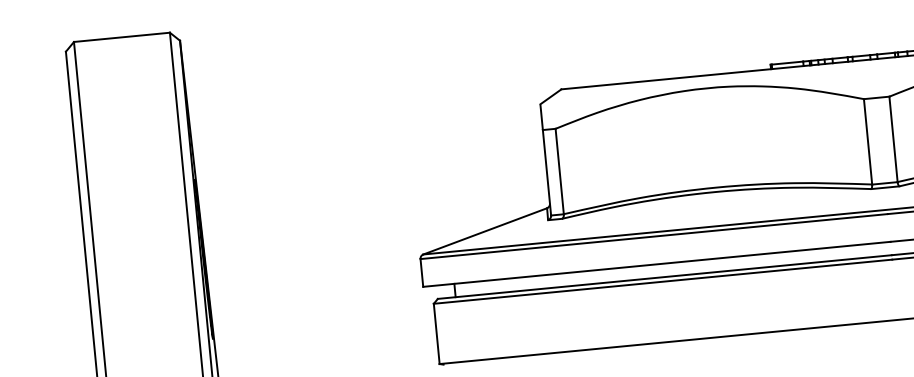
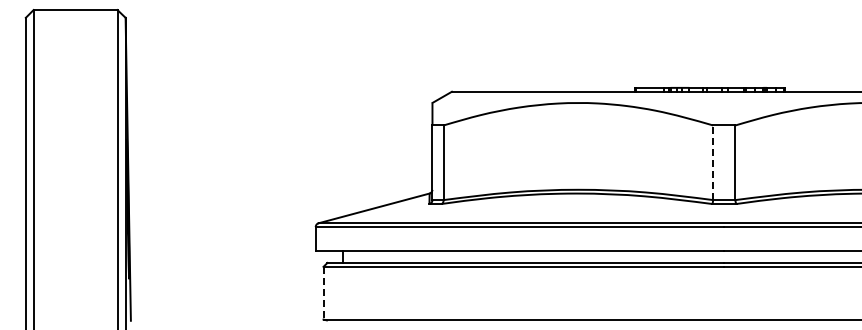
line: (868, 141) -> (713, 162), solid -> dashed
line: (436, 334) -> (323, 293), solid -> dashed

